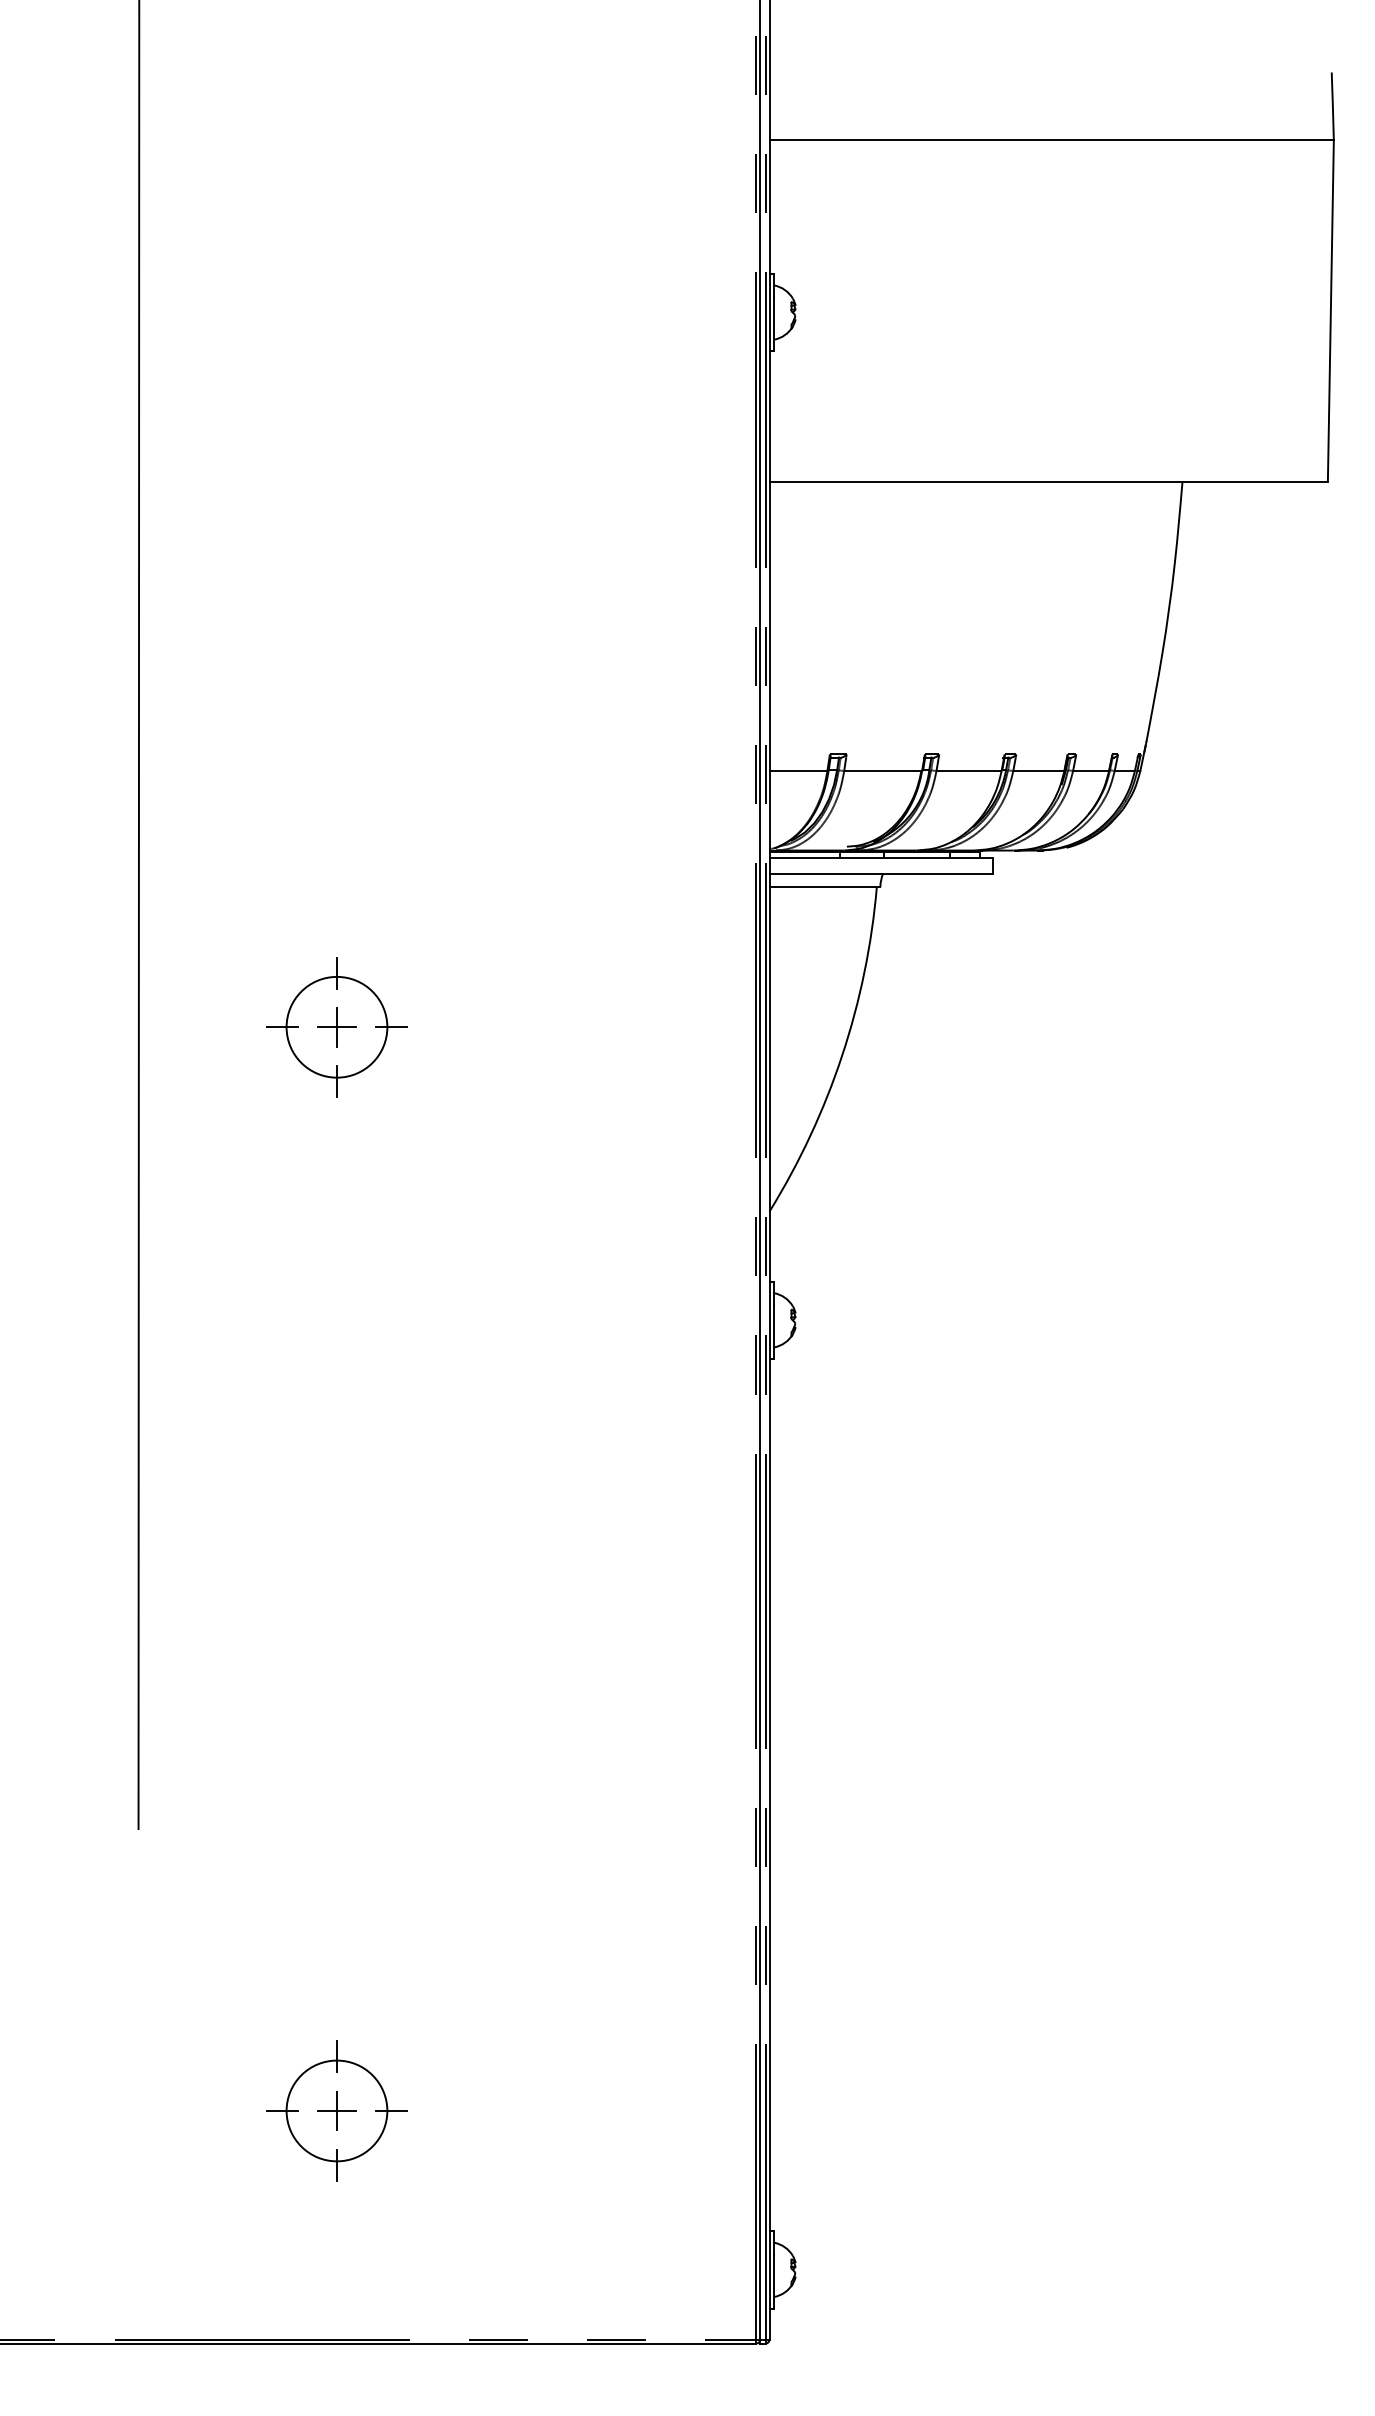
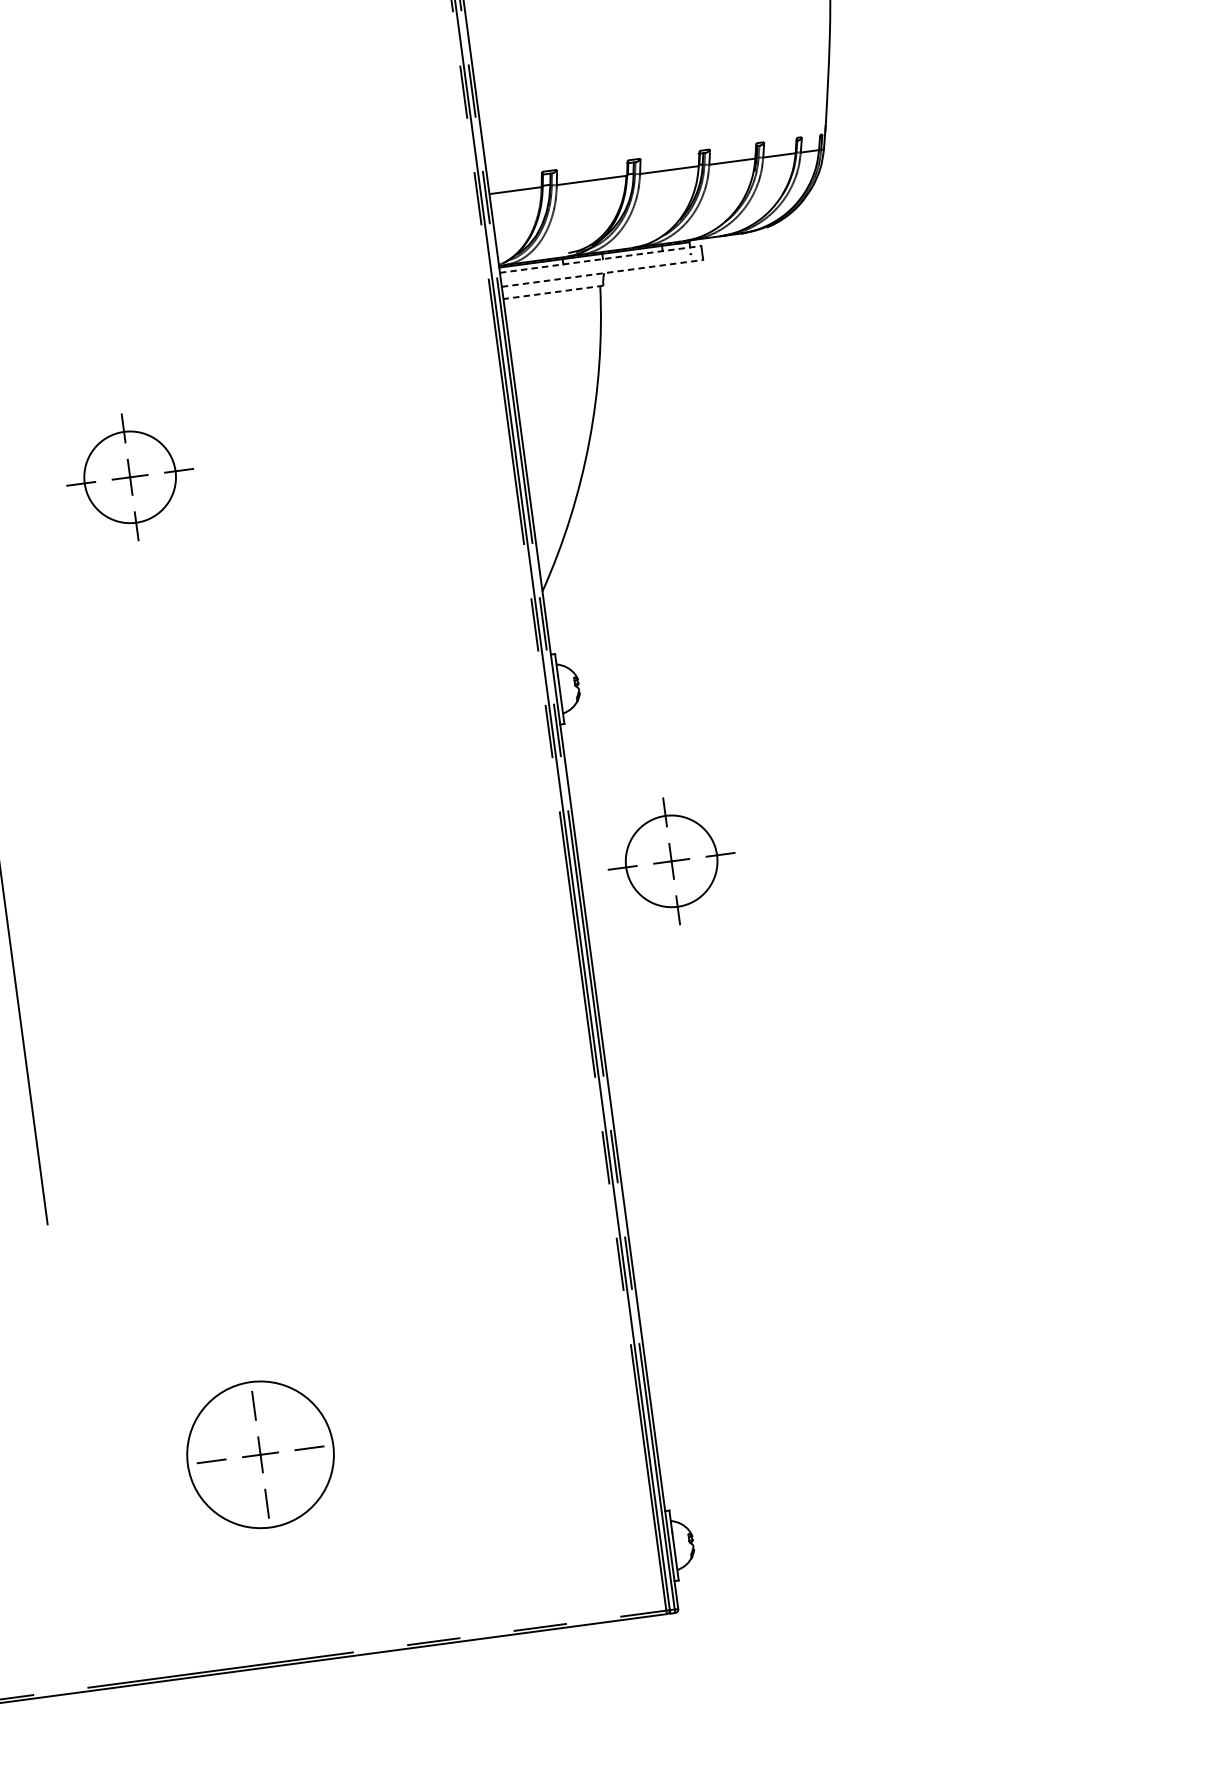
line: (881, 858) -> (601, 259), solid -> dashed
line: (881, 873) -> (602, 273), solid -> dashed
line: (824, 887) -> (553, 292), solid -> dashed
part: (870, 1524) -> (671, 861), added
circle: (336, 2110) -> (260, 1454), size x1.6

